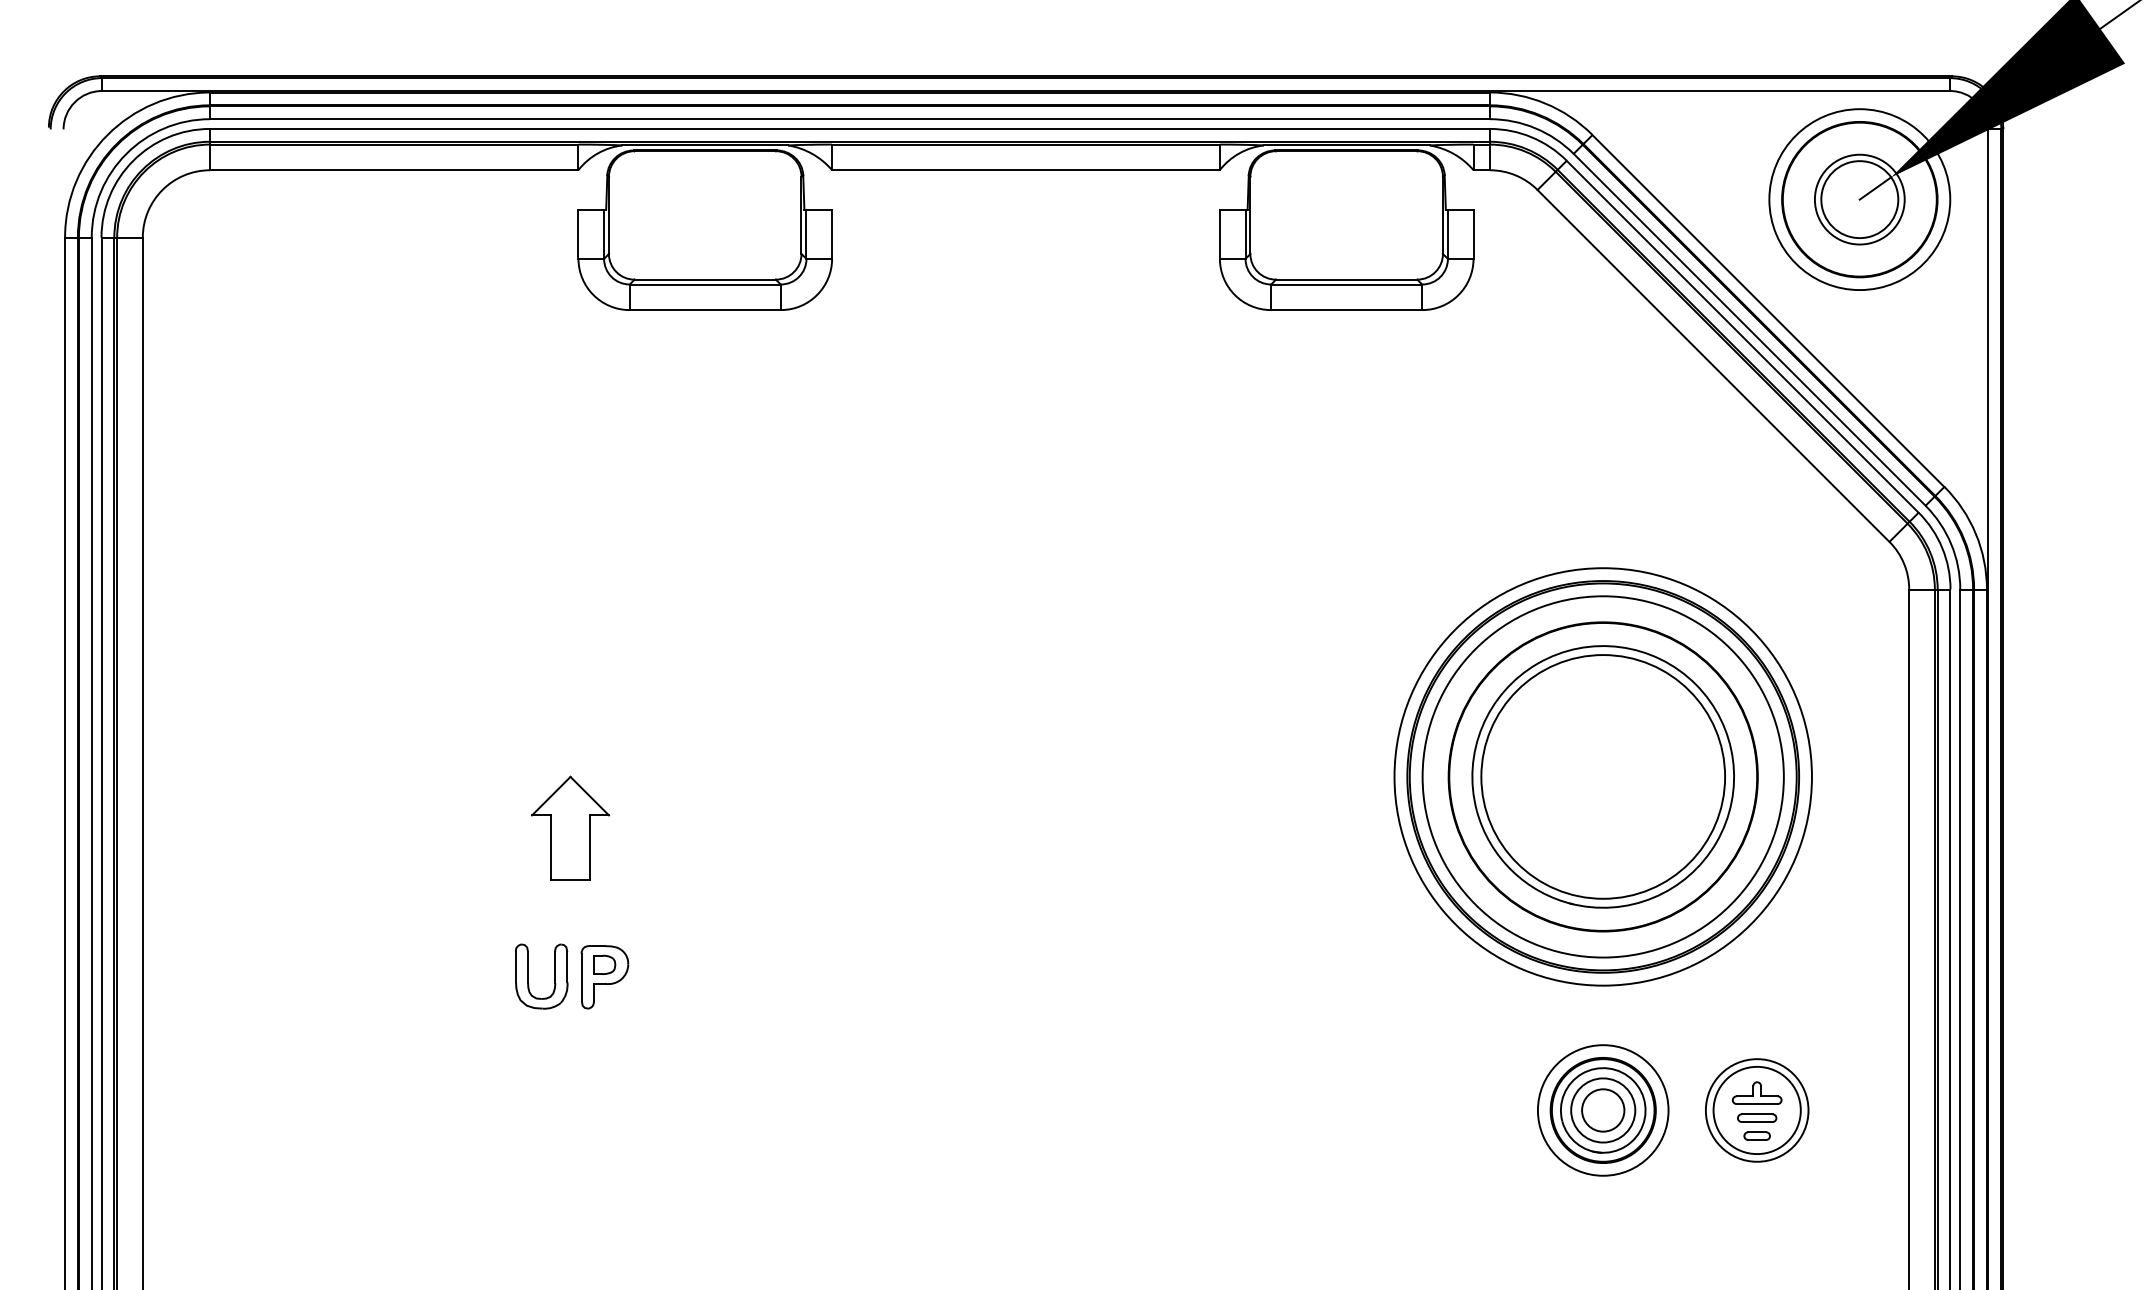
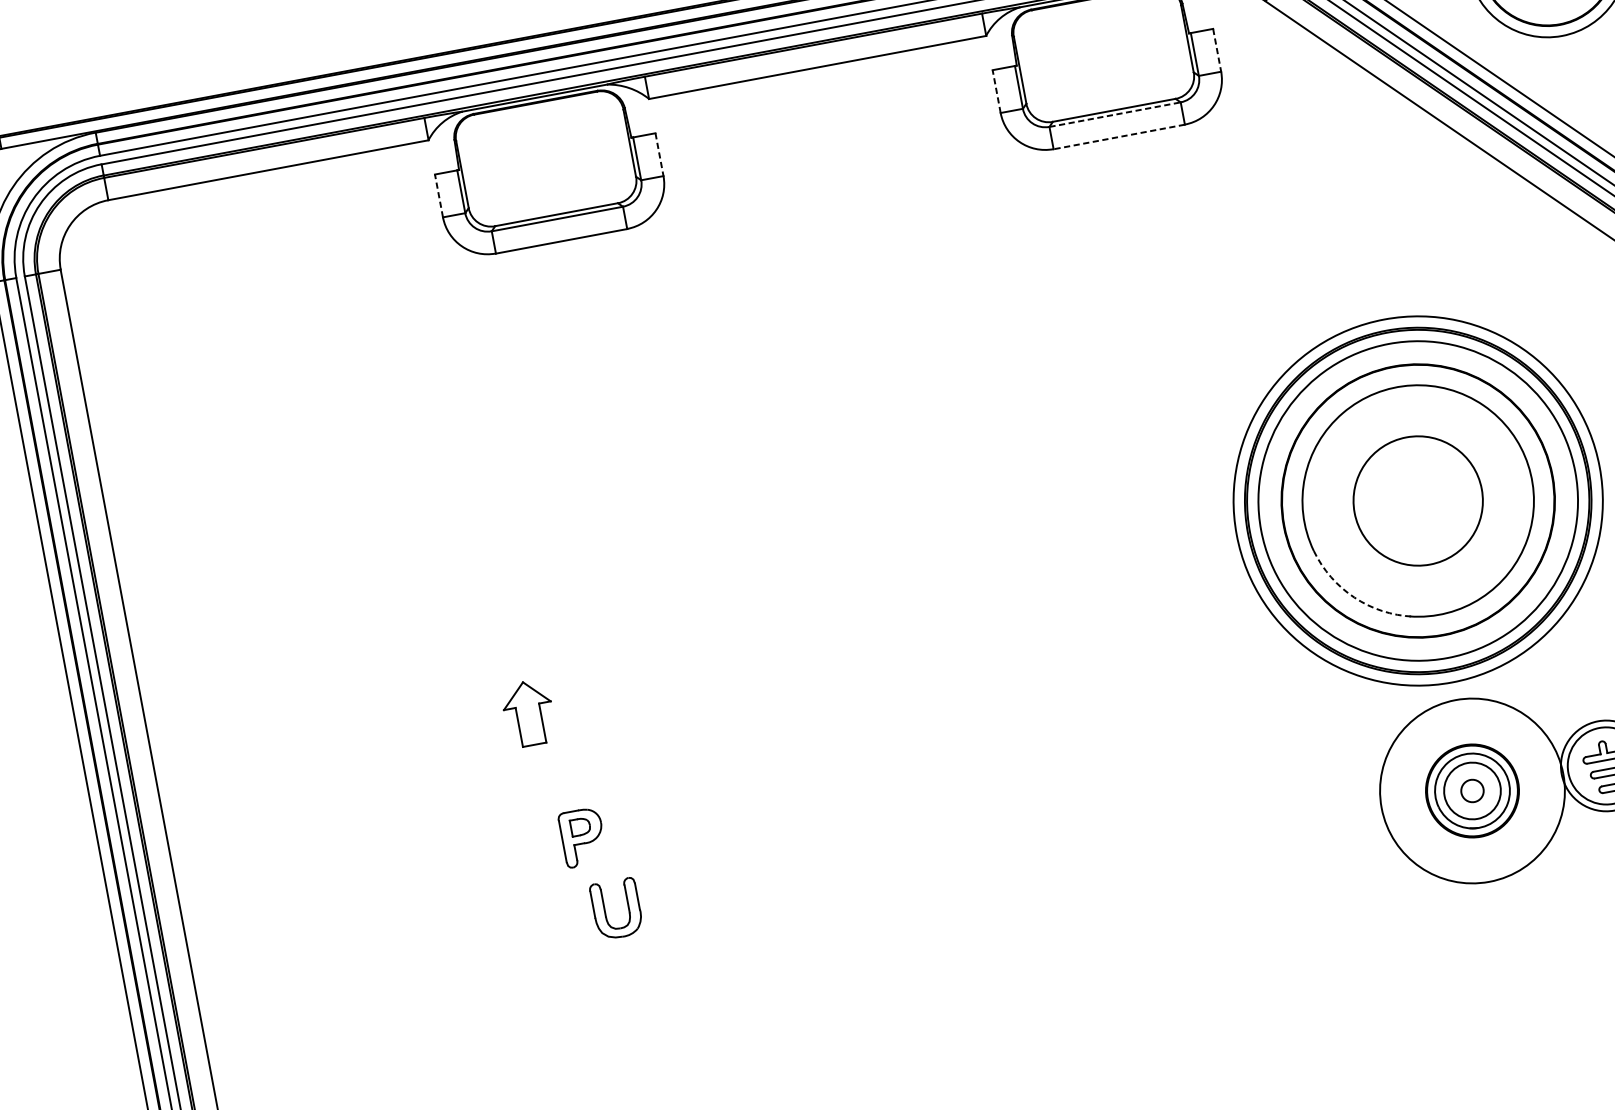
line: (578, 234) -> (439, 196), solid -> dashed
line: (832, 234) -> (659, 154), solid -> dashed
line: (1219, 234) -> (996, 91), solid -> dashed
line: (1473, 234) -> (1217, 50), solid -> dashed
line: (1347, 284) -> (1115, 114), solid -> dashed
line: (1346, 310) -> (1119, 137), solid -> dashed
circle: (1603, 776) -> (1418, 500), size x0.6
part: (570, 827) -> (528, 713), size x0.7
arc: (1512, 870) -> (1354, 597), solid -> dashed
part: (528, 976) -> (605, 911), moved
circle: (1602, 1110) -> (1471, 791), size x1.6
circle: (1603, 1110) -> (1472, 790), size x0.6

